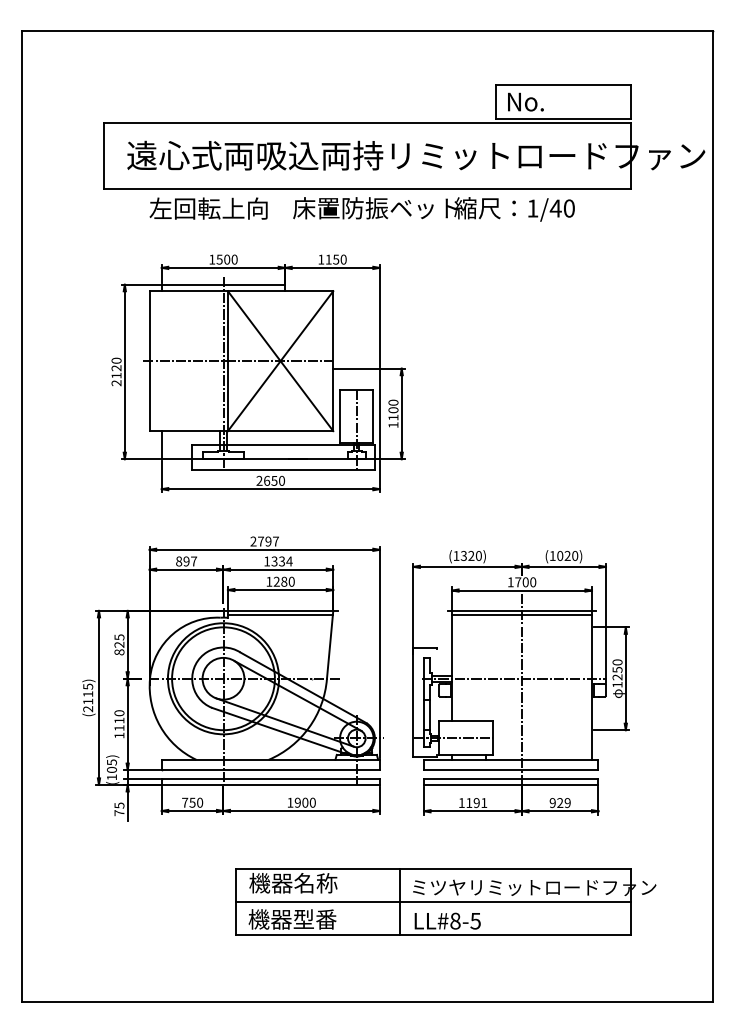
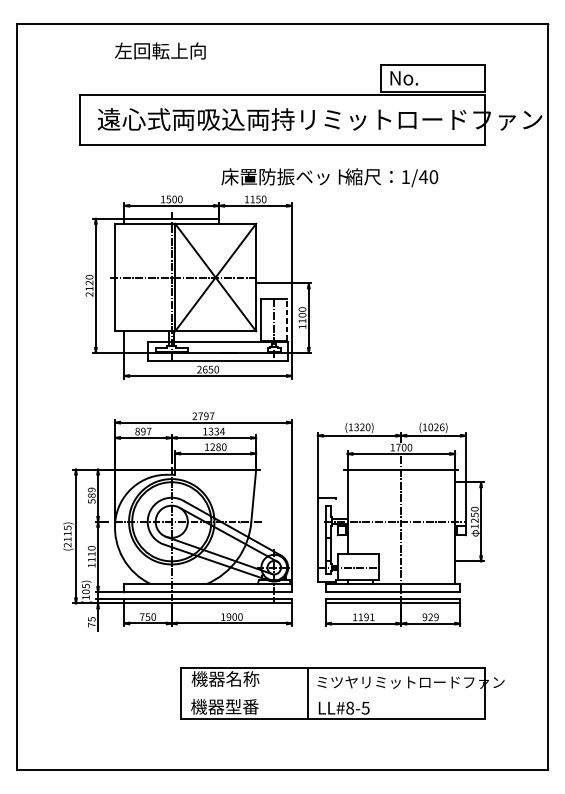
text: (208, 208) -> (160, 50), moved
text: (433, 209) -> (329, 177), moved
line: (373, 416) -> (287, 320), solid -> dashed
text: (575, 555) -> (442, 426), (1020) -> (1026)
line: (279, 615) -> (214, 473), removed
line: (521, 615) -> (400, 473), removed
text: (119, 644) -> (91, 495), 825 -> 589
line: (432, 902) -> (332, 693), removed

